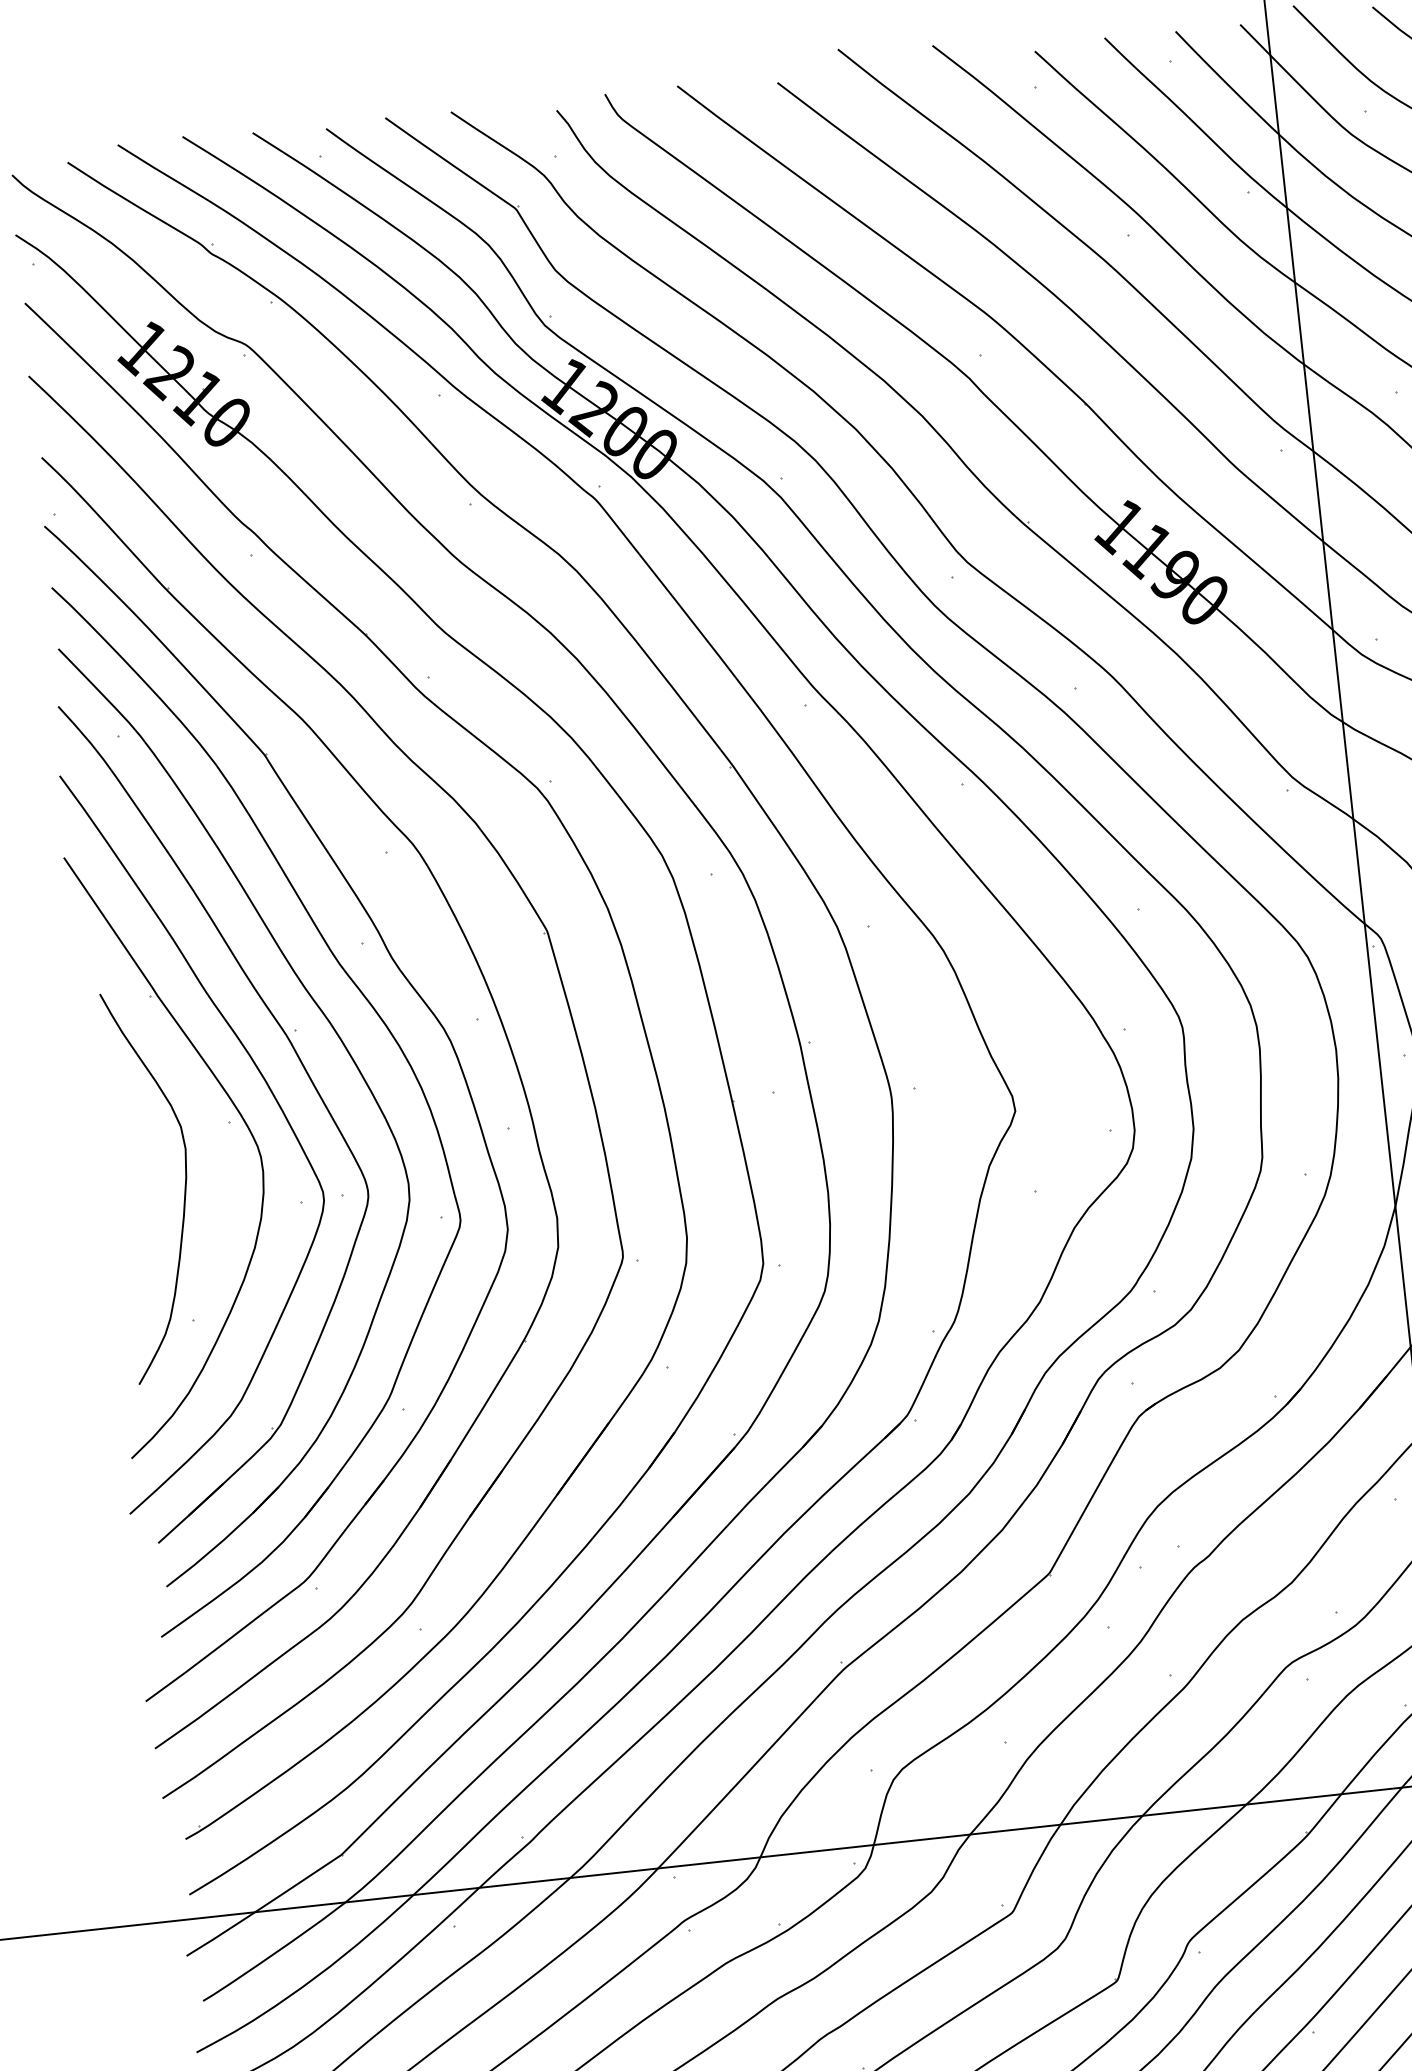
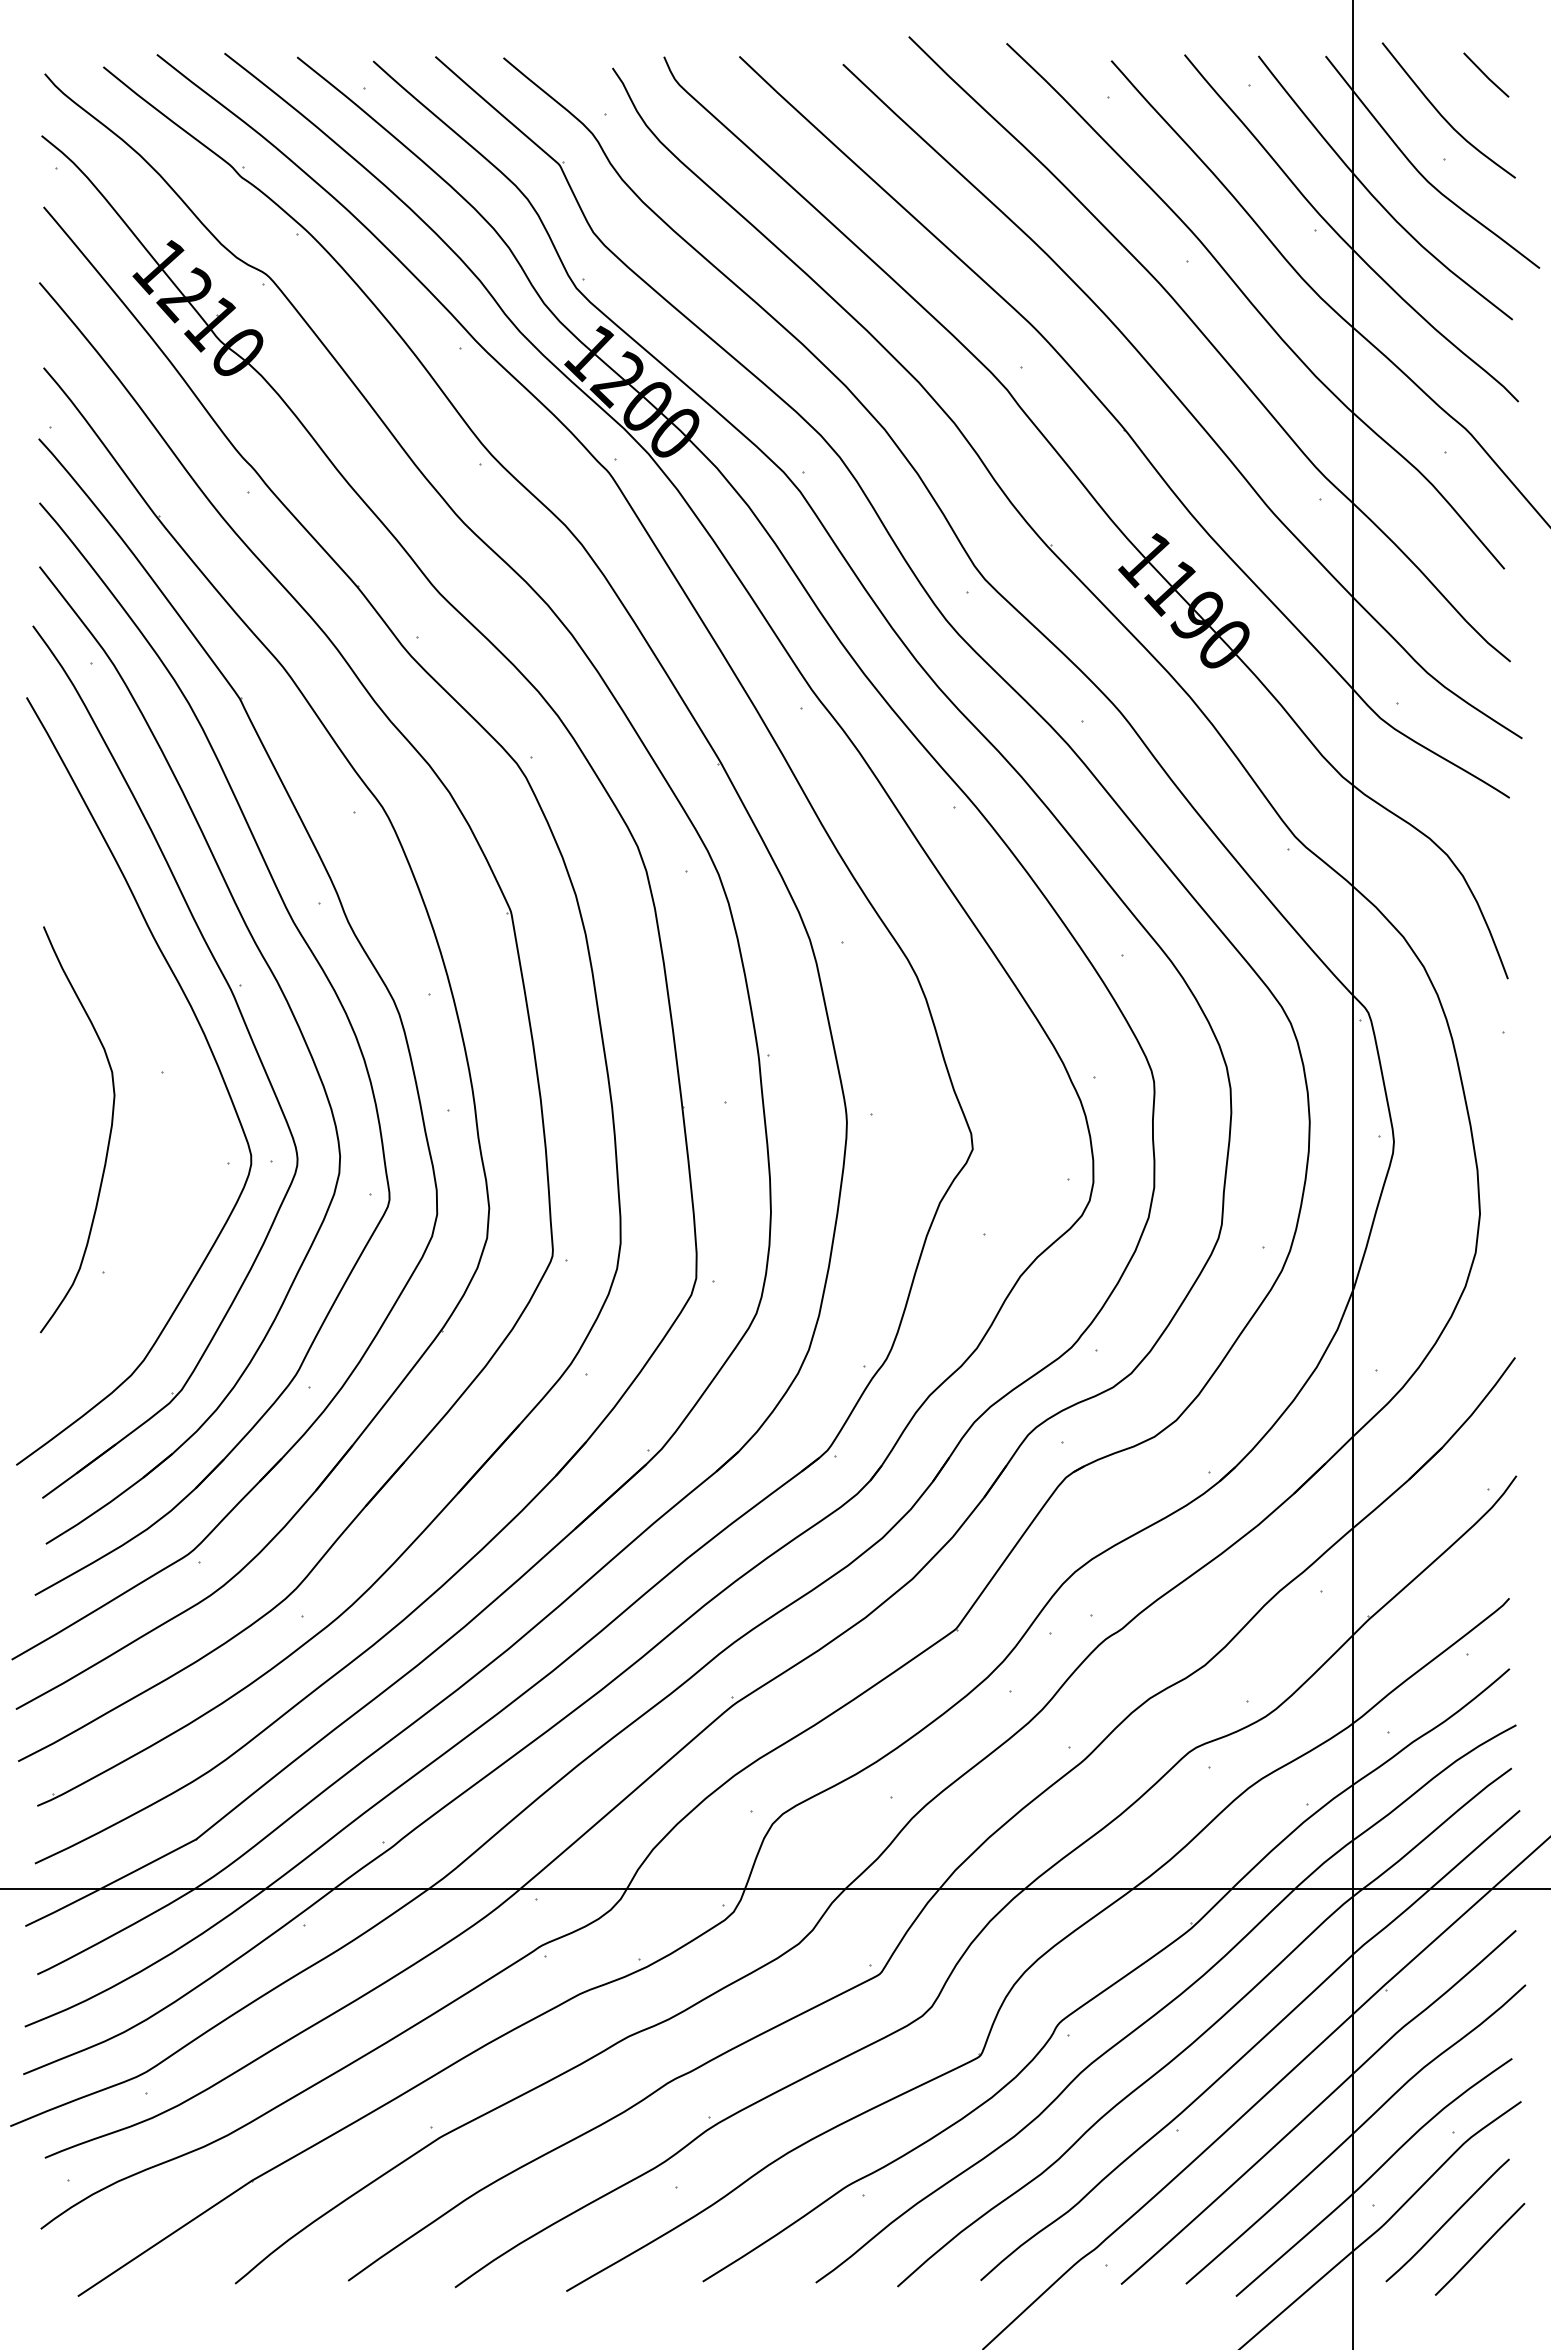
part: (236, 1110) -> (171, 1061), removed

